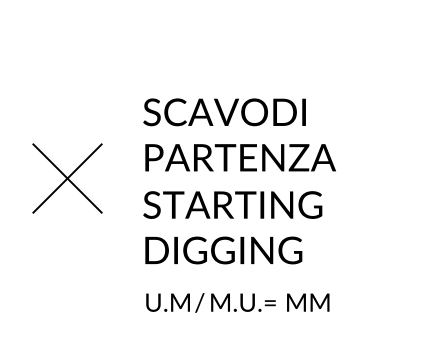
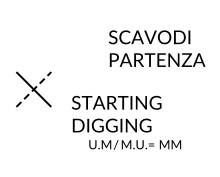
text: (240, 134) -> (157, 48), moved
line: (66, 178) -> (33, 89), solid -> dashed
text: (238, 302) -> (135, 144), moved

